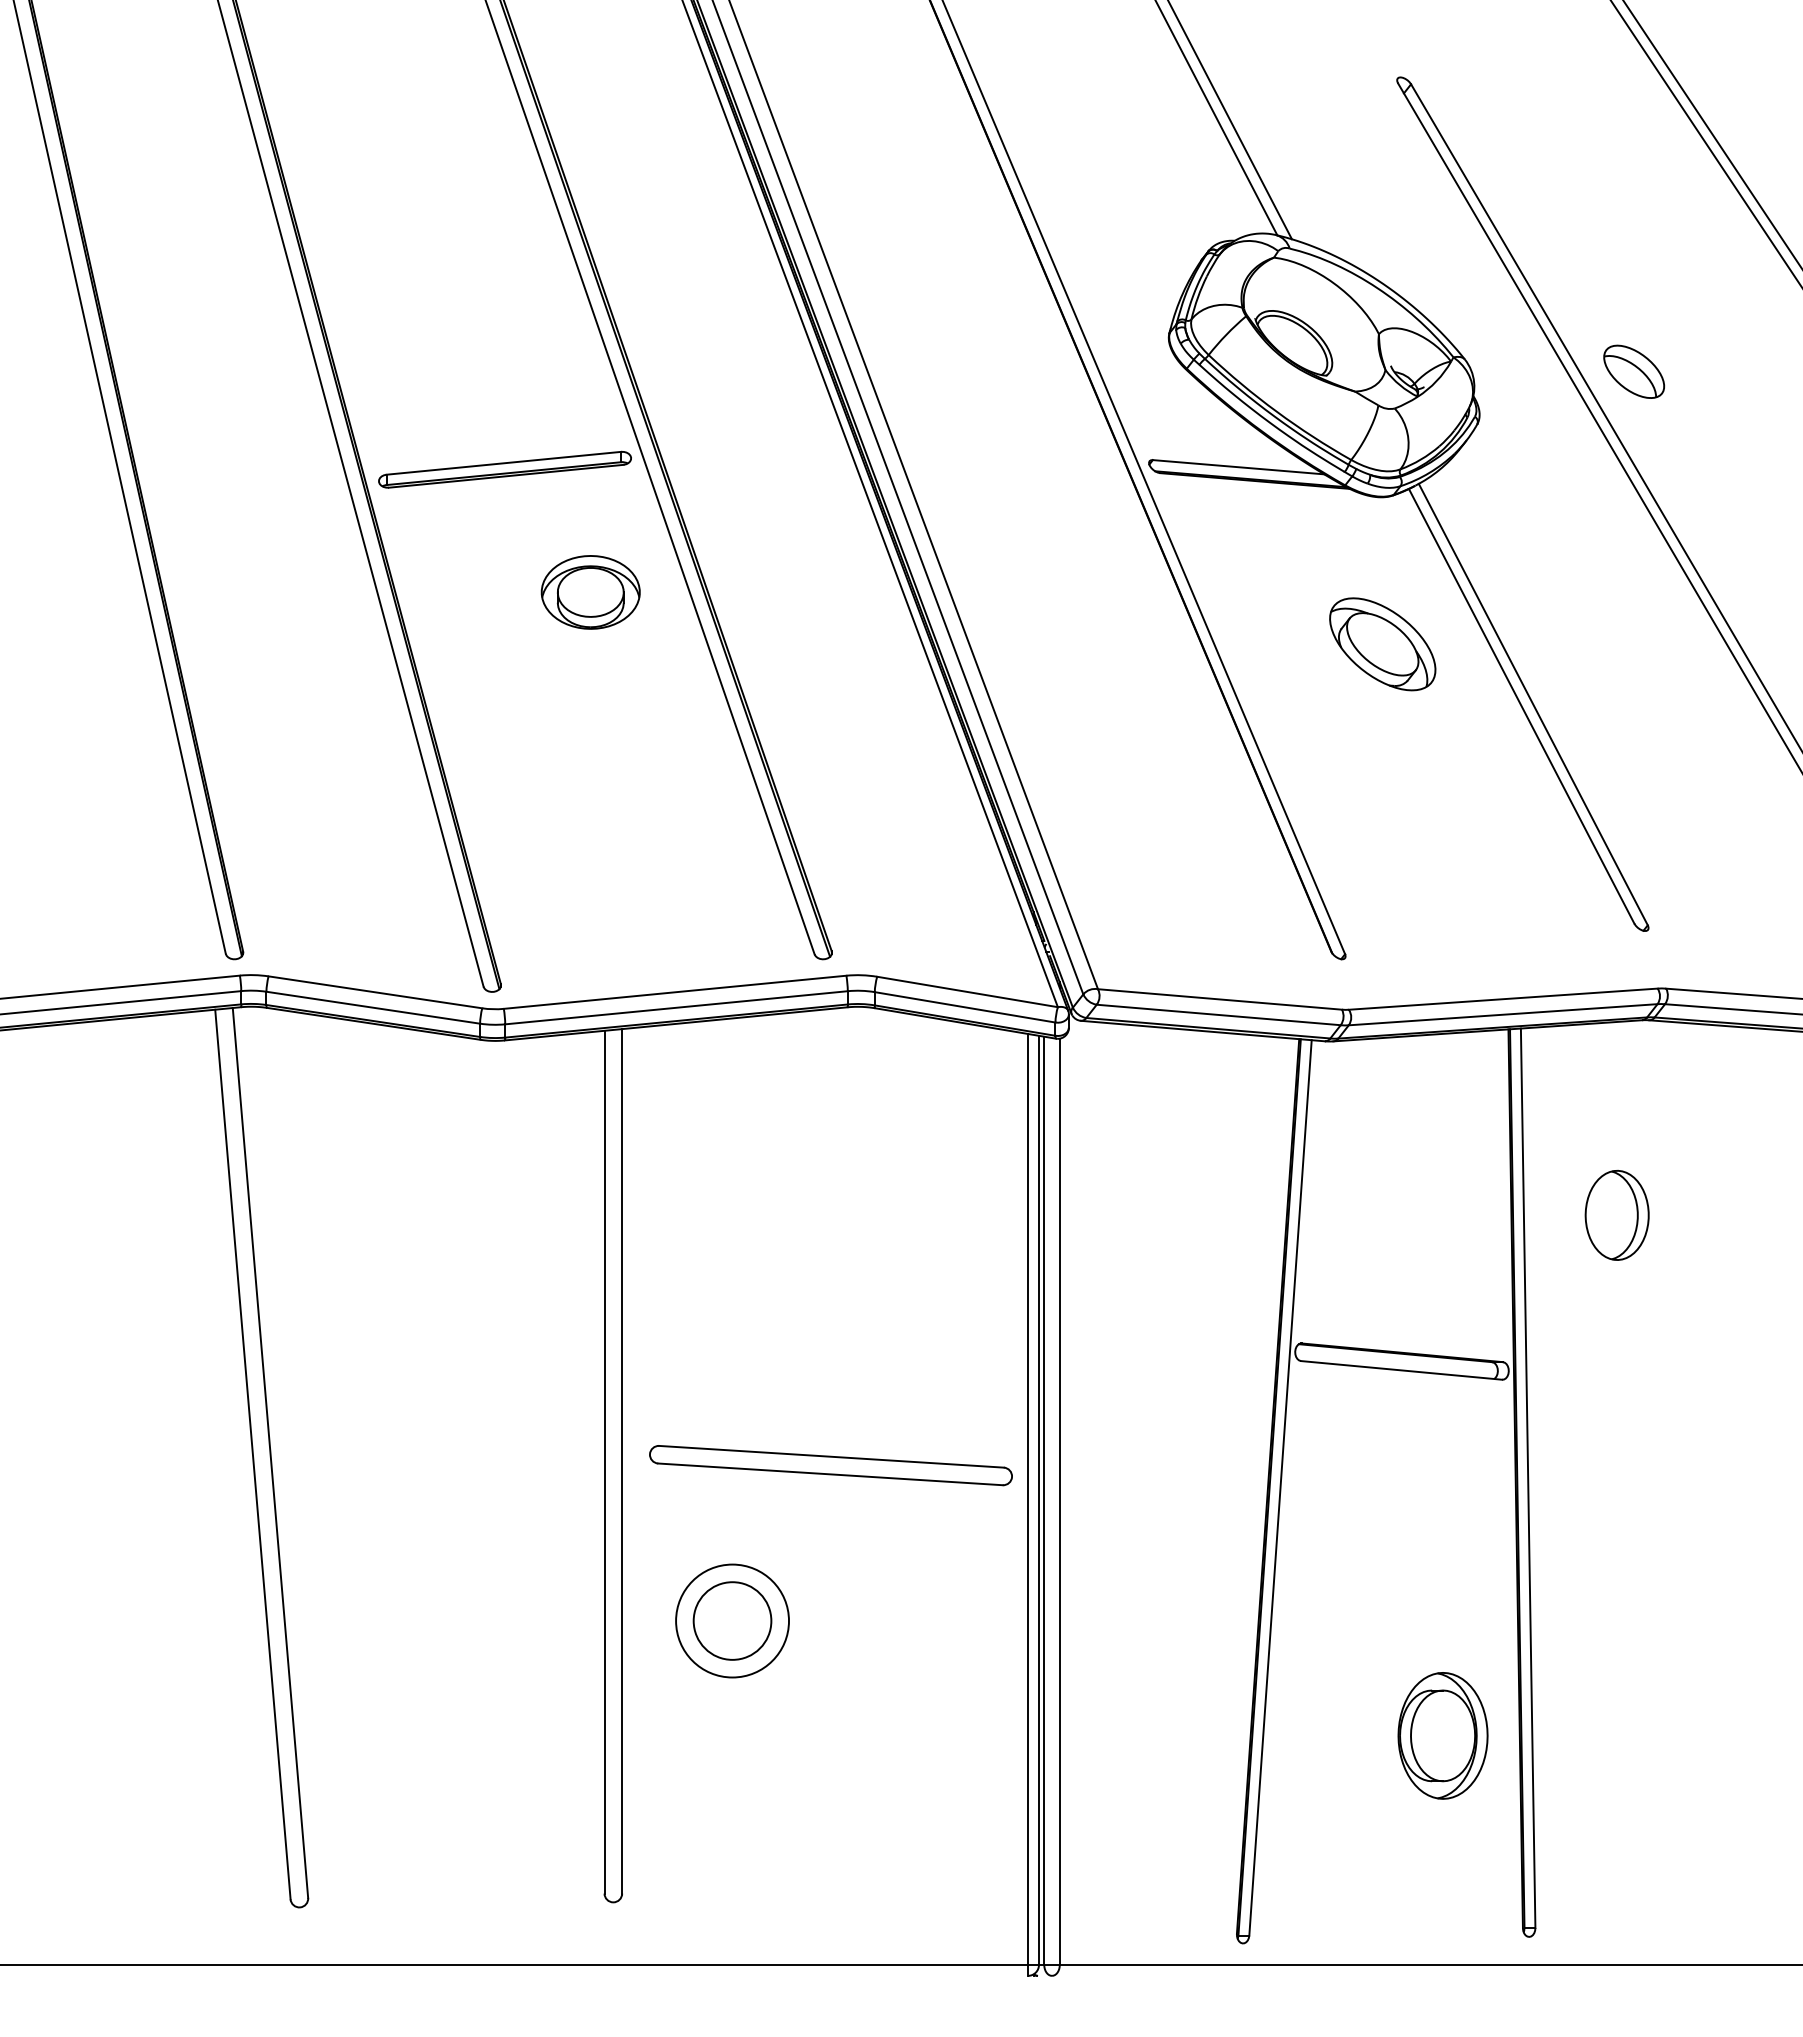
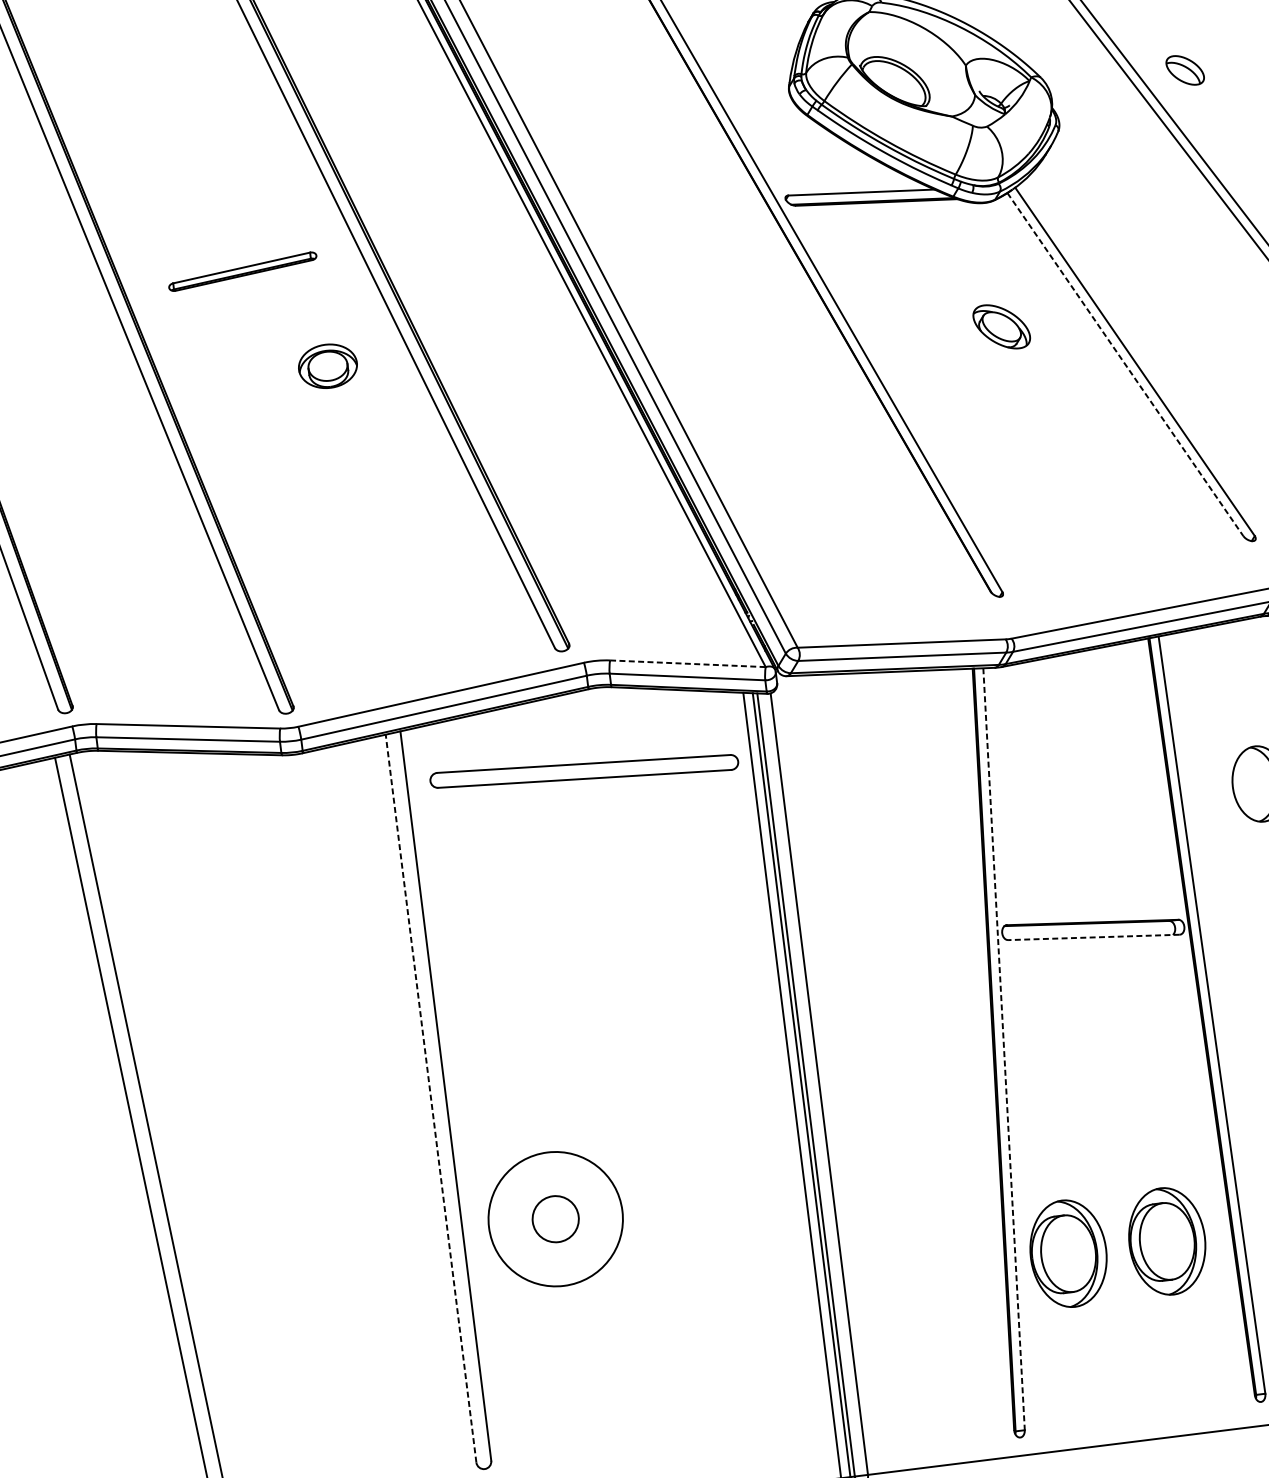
part: (1634, 371) -> (1185, 70), size x0.7
part: (504, 469) -> (242, 271), size x0.7
part: (590, 592) -> (327, 366), size x0.7
part: (1382, 644) -> (1001, 327), size x0.6
line: (1521, 706) -> (1125, 364), solid -> dashed
line: (967, 991) -> (687, 663), solid -> dashed
line: (1401, 1370) -> (1093, 937), solid -> dashed
line: (604, 1461) -> (430, 1098), solid -> dashed
part: (830, 1465) -> (583, 771), moved
line: (1280, 1487) -> (1004, 1048), solid -> dashed
circle: (732, 1620) -> (555, 1218), size x0.7
circle: (732, 1620) -> (555, 1218), size x1.4
part: (1325, 1735) -> (1068, 1253), added

